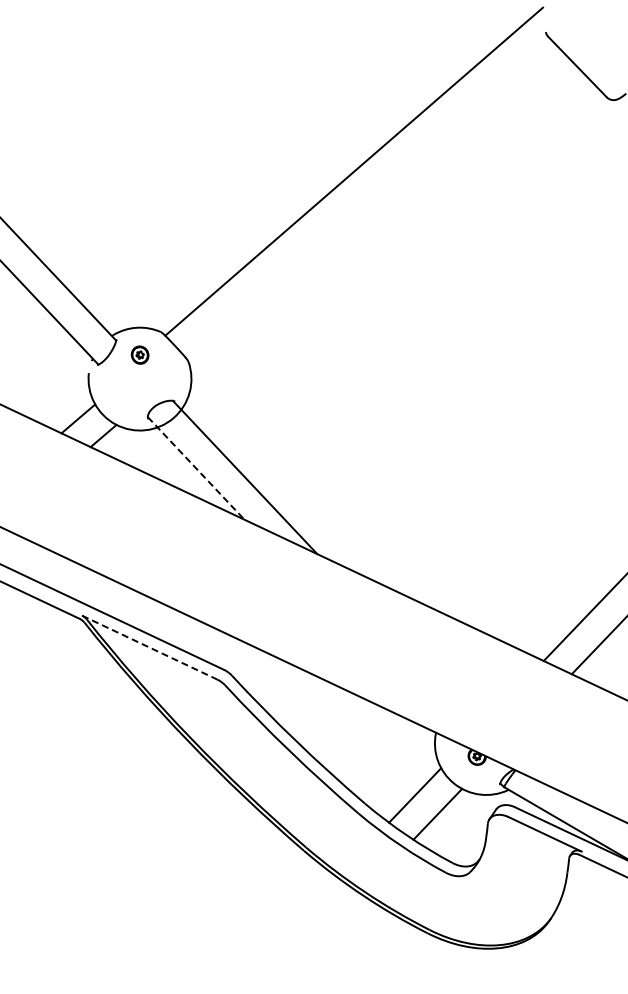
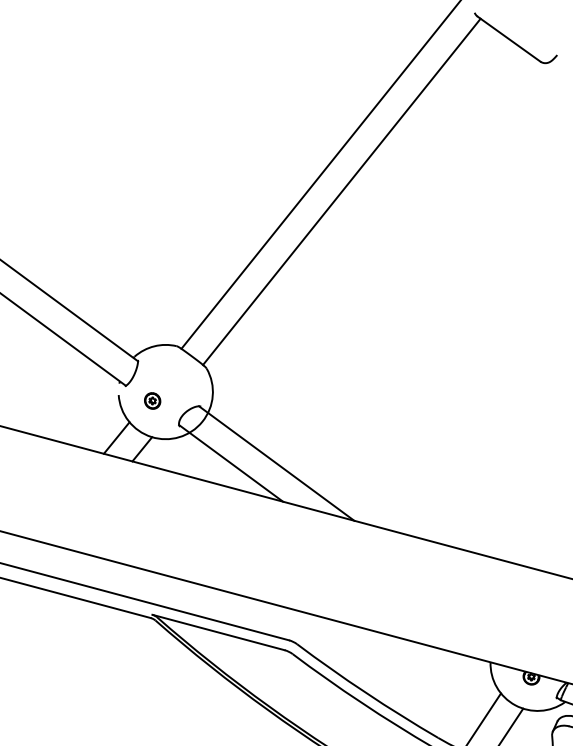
line: (368, 198) -> (342, 191), added
part: (139, 354) -> (151, 400), moved
line: (196, 468) -> (231, 463), dashed -> solid
line: (149, 647) -> (218, 632), dashed -> solid

